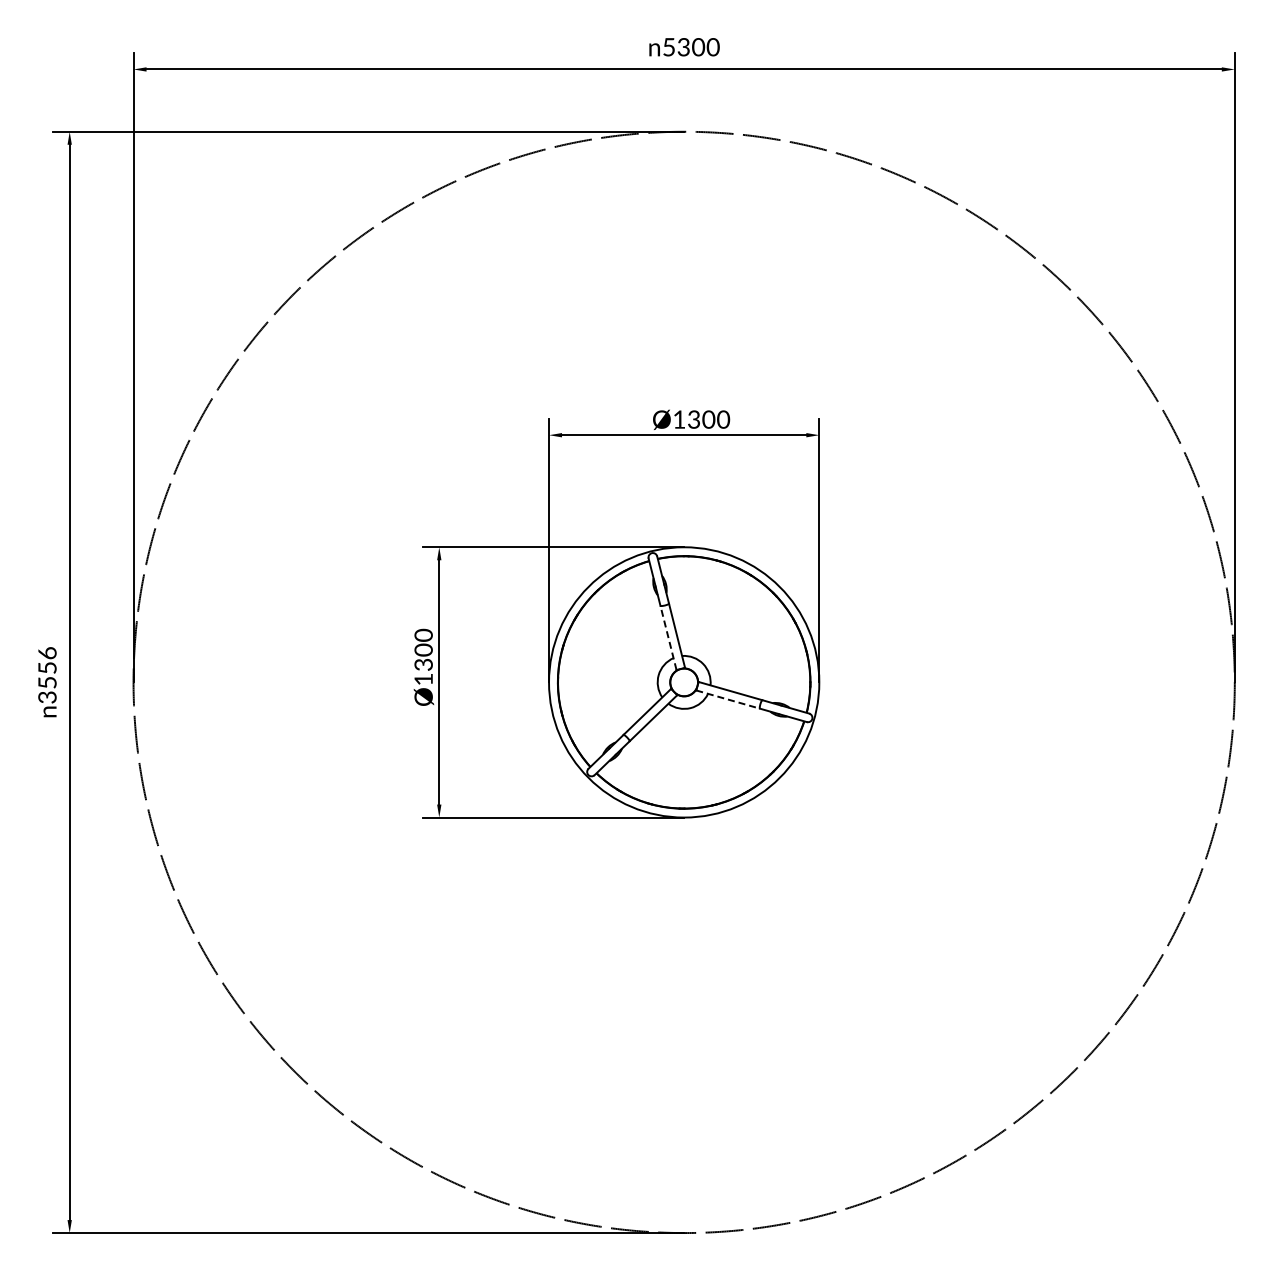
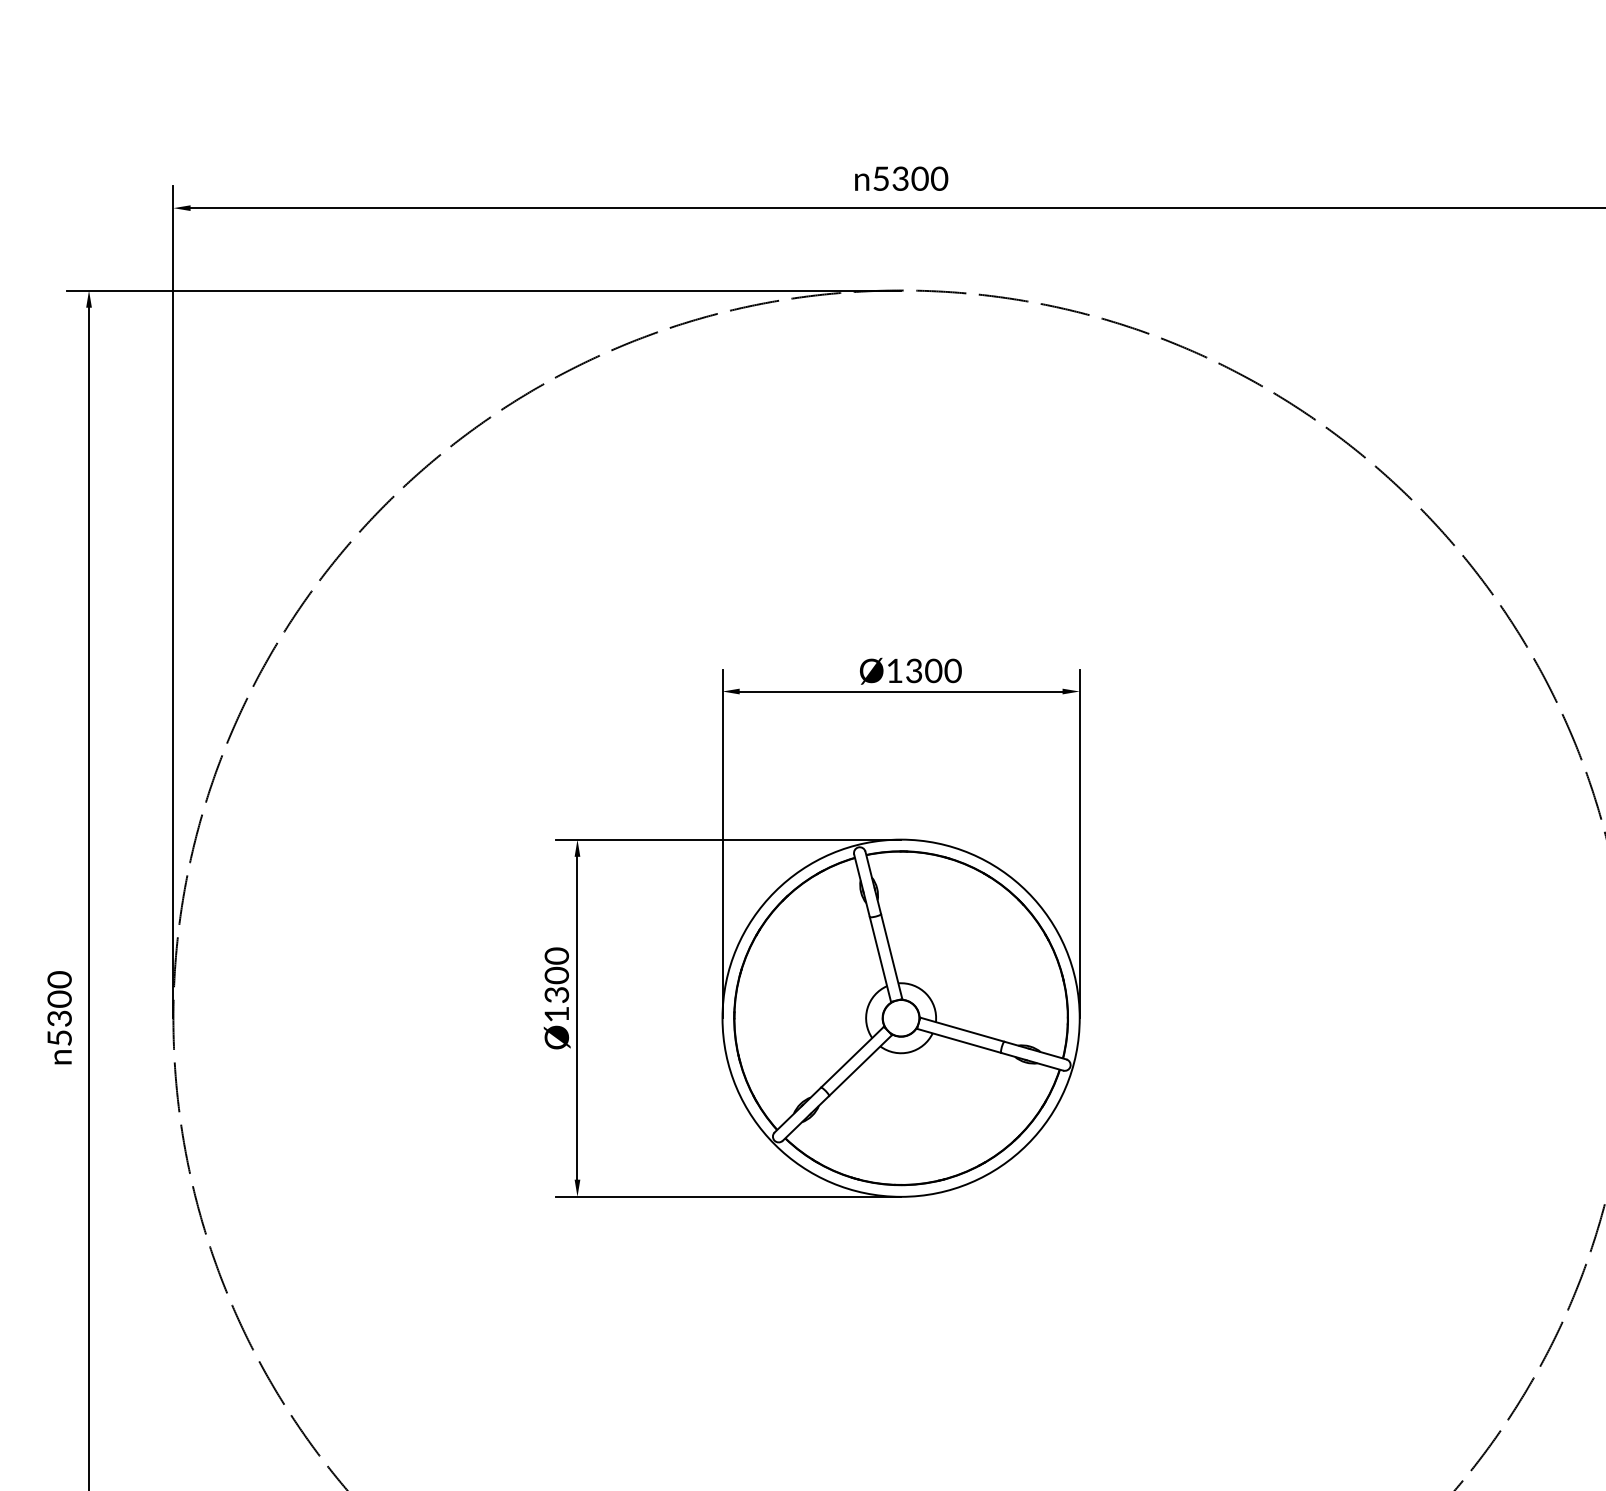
line: (668, 637) -> (880, 958), dashed -> solid
text: (47, 674) -> (59, 1007), 3556 -> 5300
line: (728, 699) -> (959, 1040), dashed -> solid

